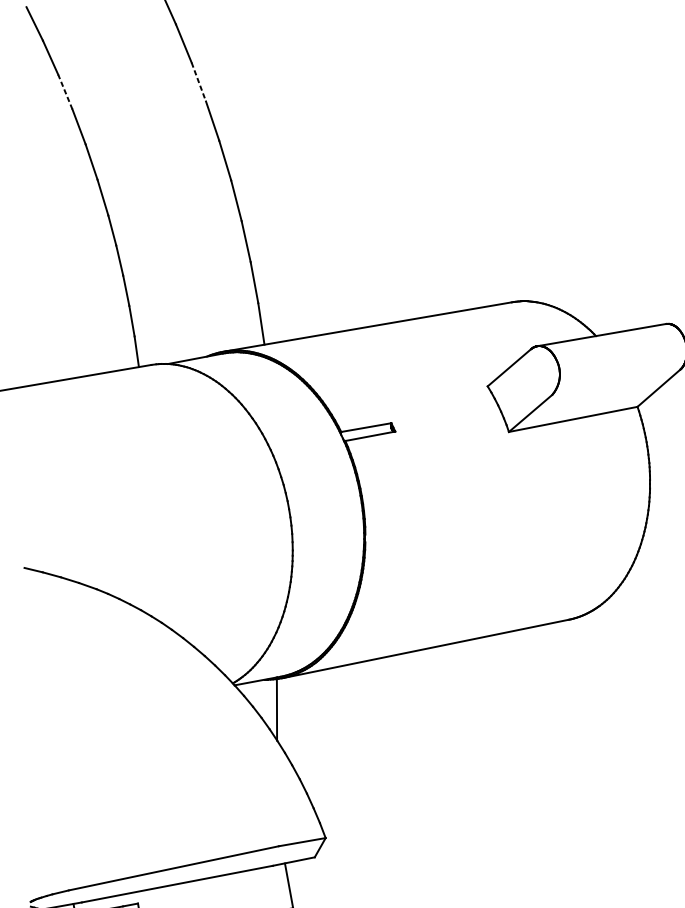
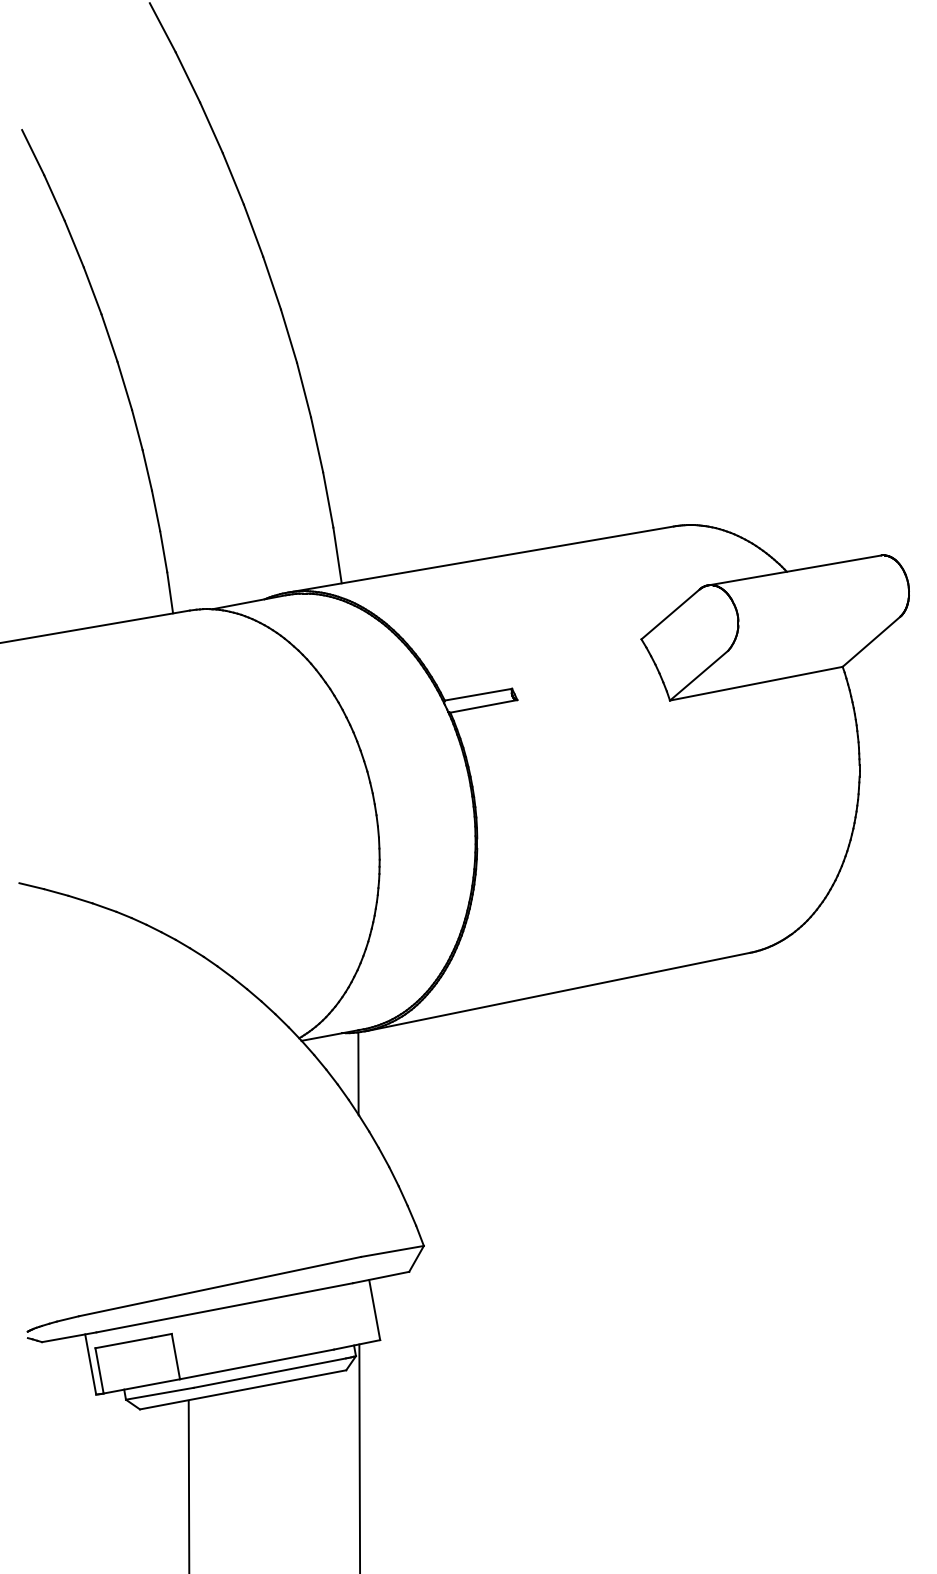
line: (198, 81) -> (253, 230), dashed -> solid
line: (65, 91) -> (74, 243), dashed -> solid

